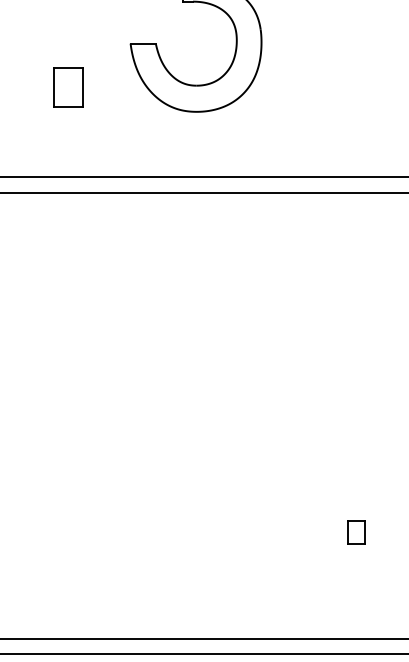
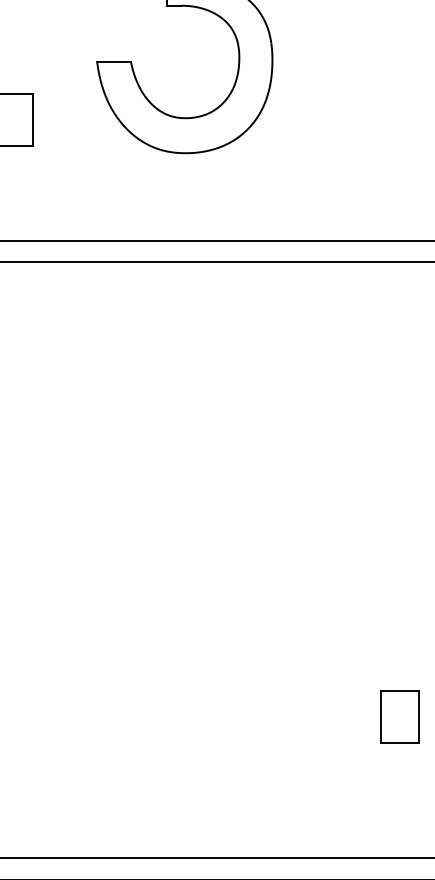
part: (356, 532) -> (399, 716), size x1.67

